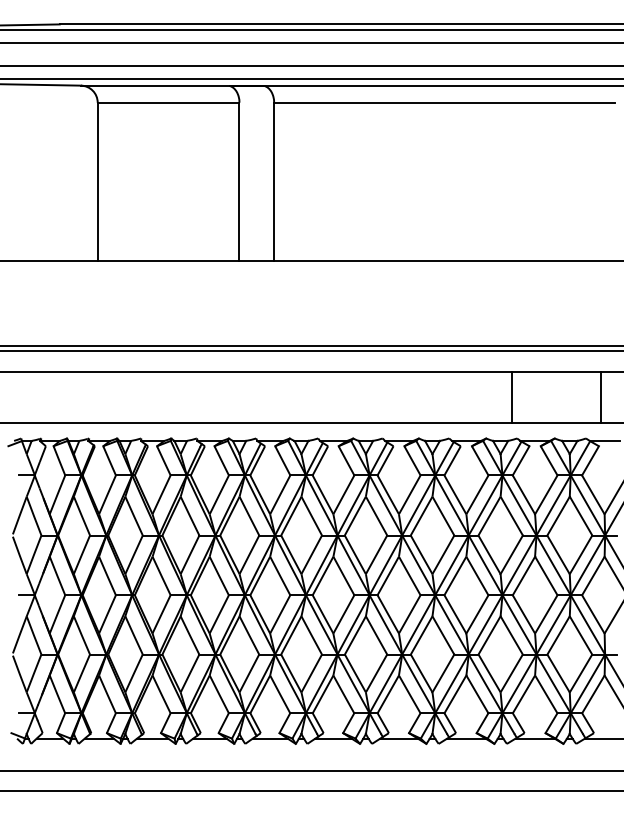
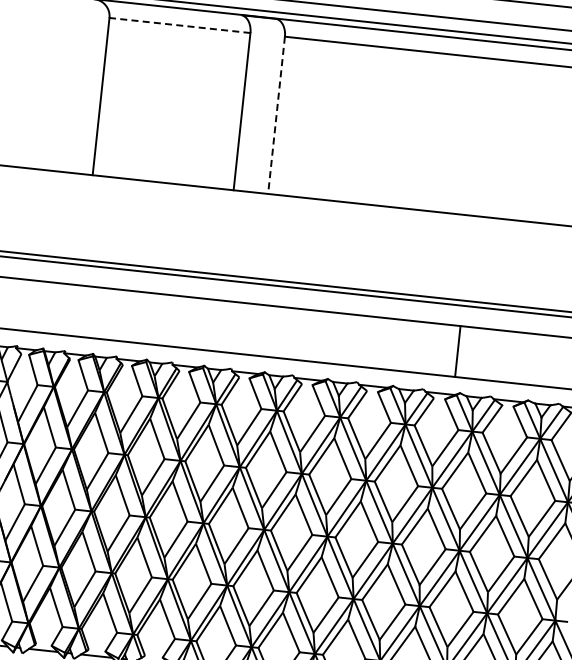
line: (168, 102) -> (179, 25), solid -> dashed
line: (274, 182) -> (276, 116), solid -> dashed
line: (511, 396) -> (457, 350), moved

